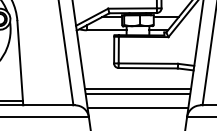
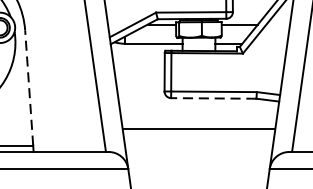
line: (20, 60) -> (29, 87), solid -> dashed
line: (148, 68) -> (214, 98), solid -> dashed
line: (137, 93) -> (198, 134), removed
line: (137, 107) -> (198, 155), removed

